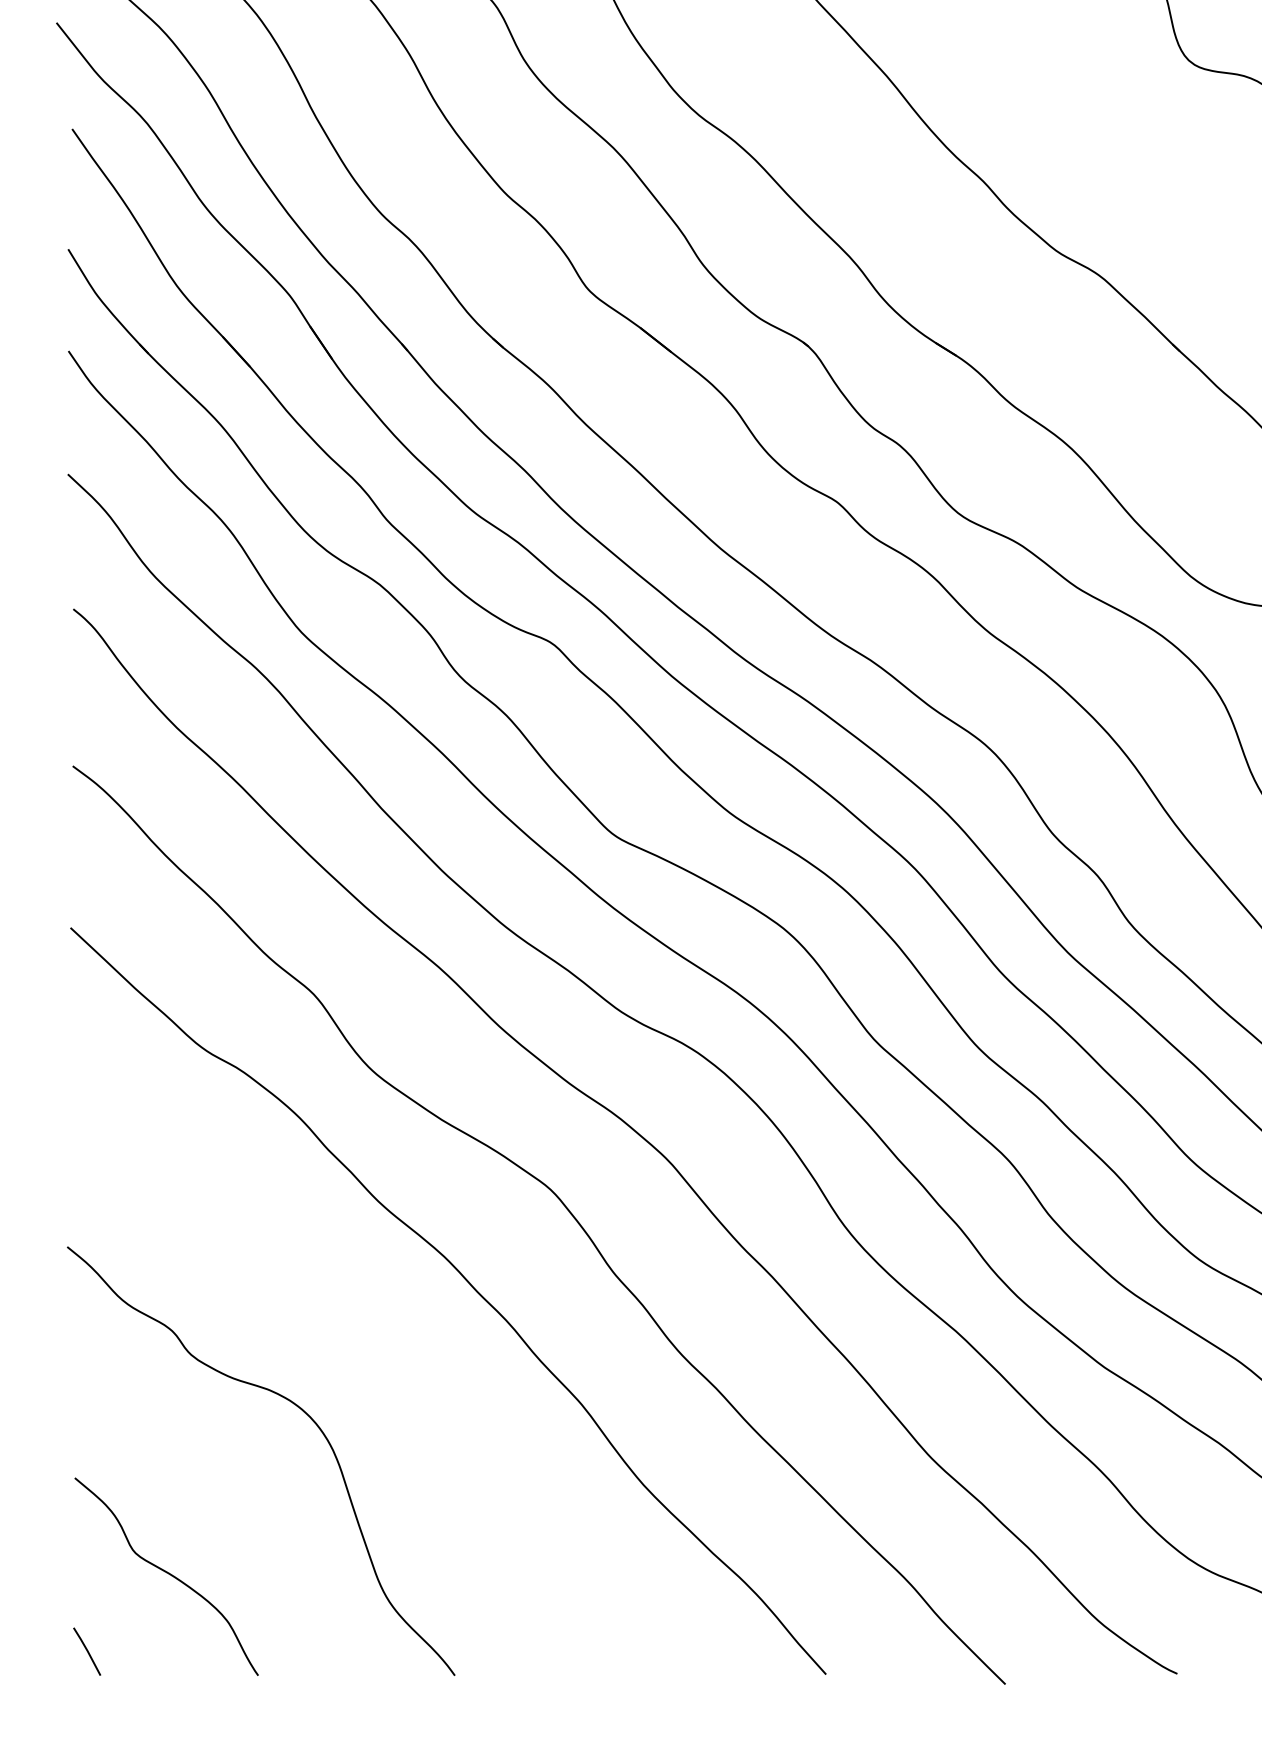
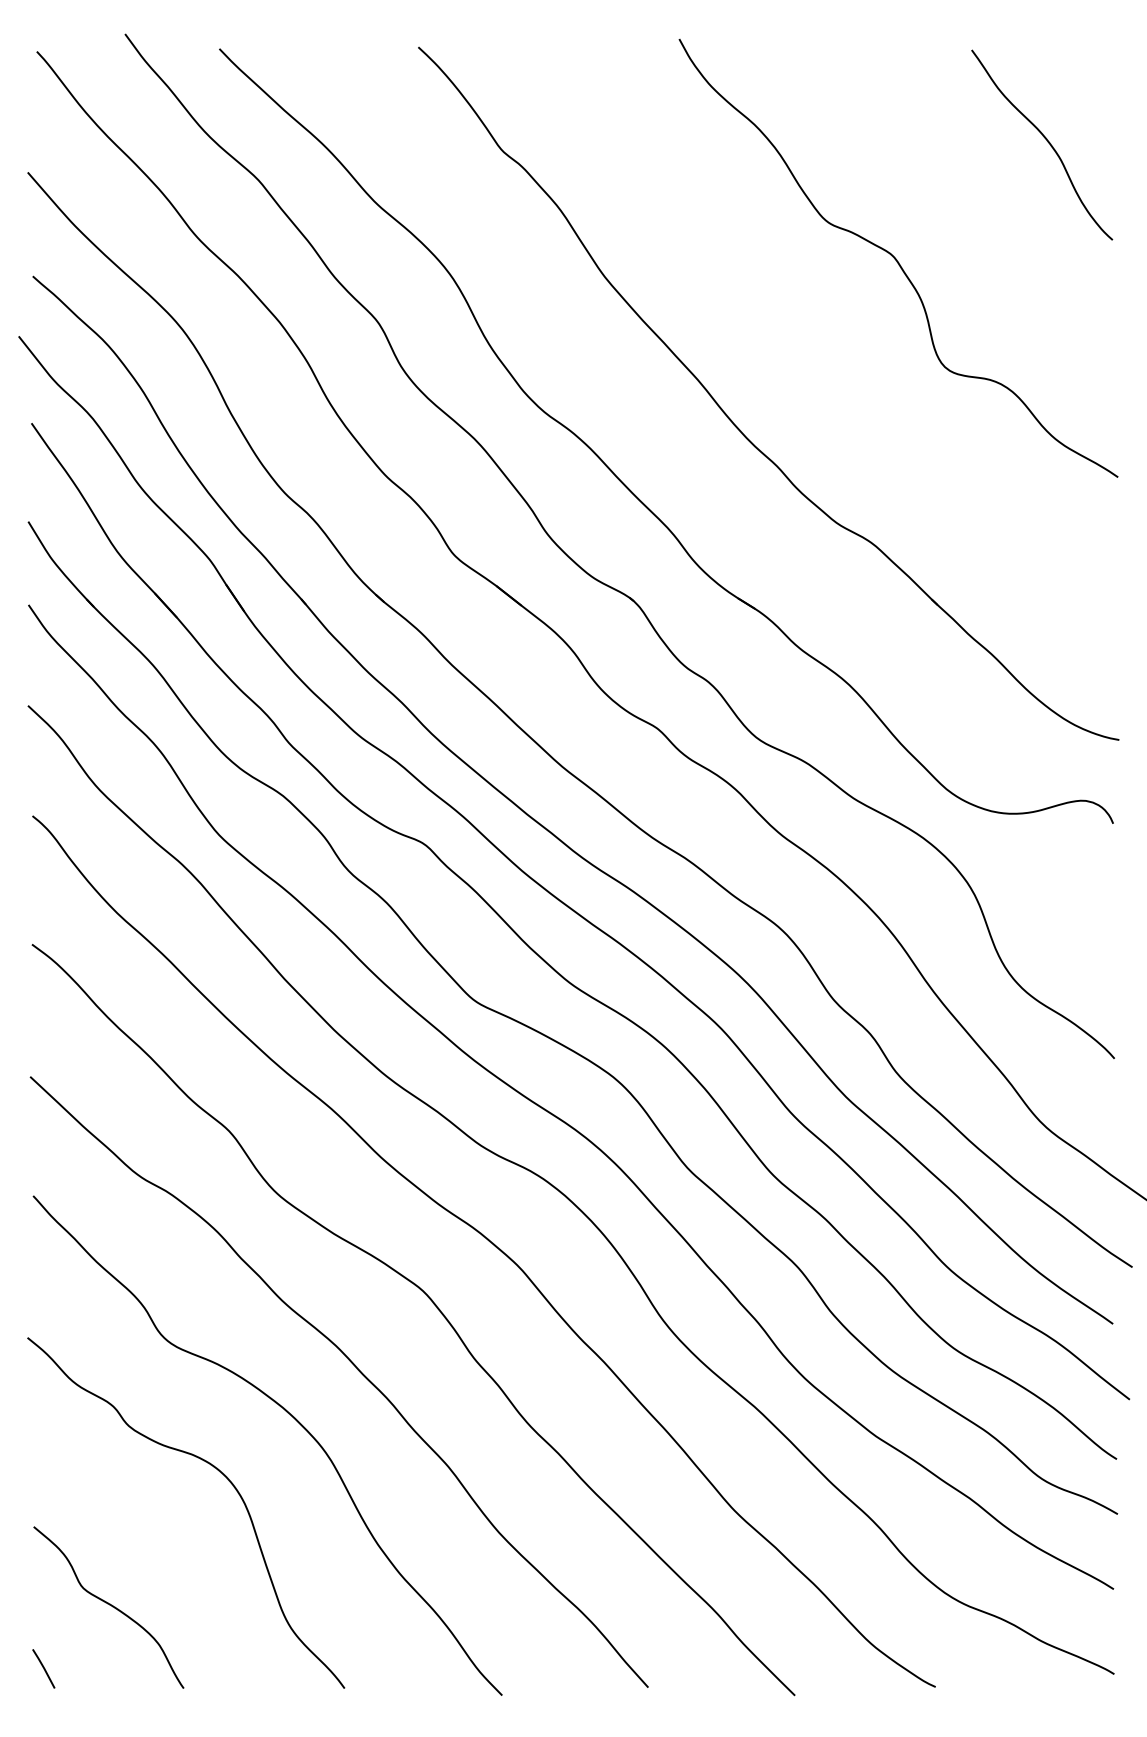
curve: (392, 1345) -> (293, 1418), added

